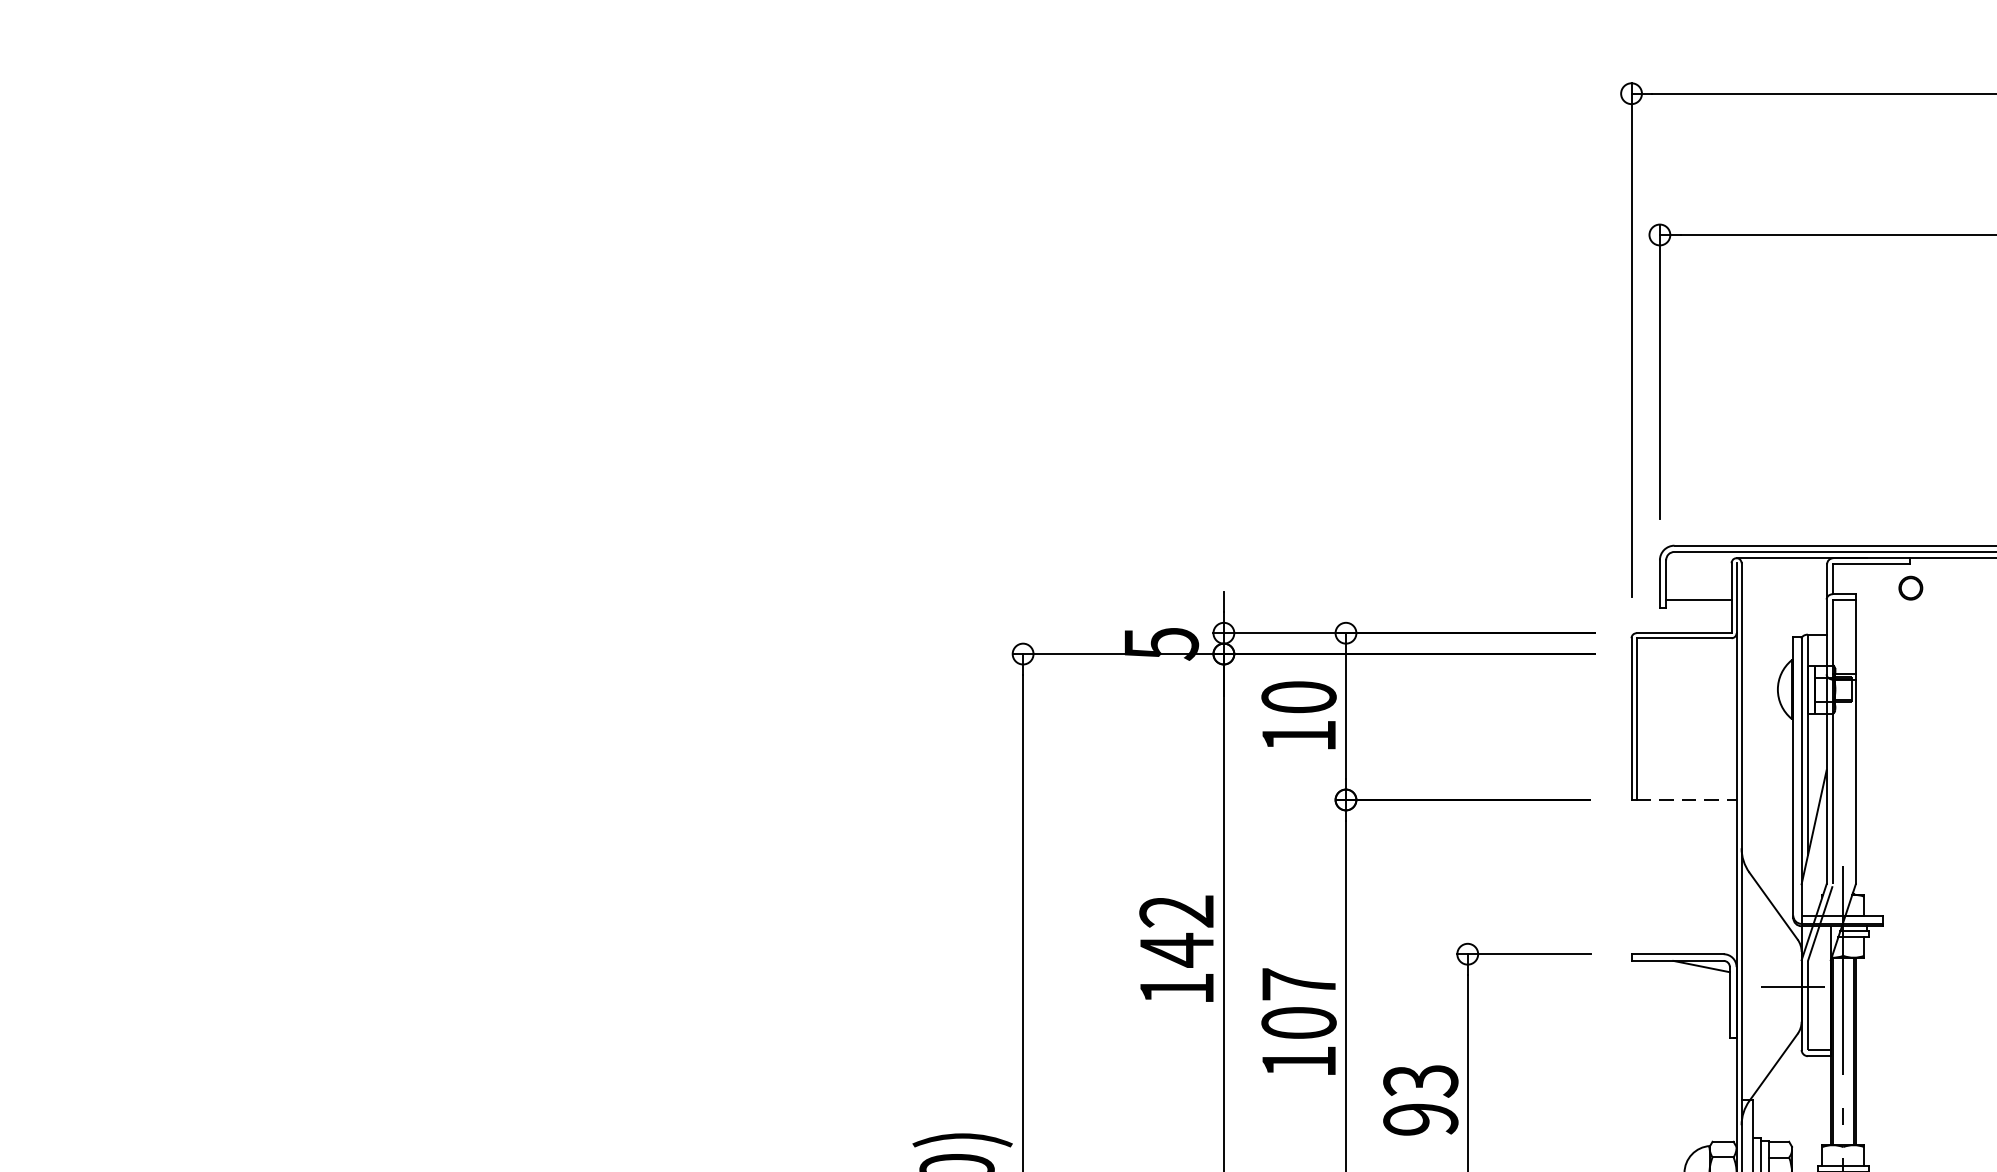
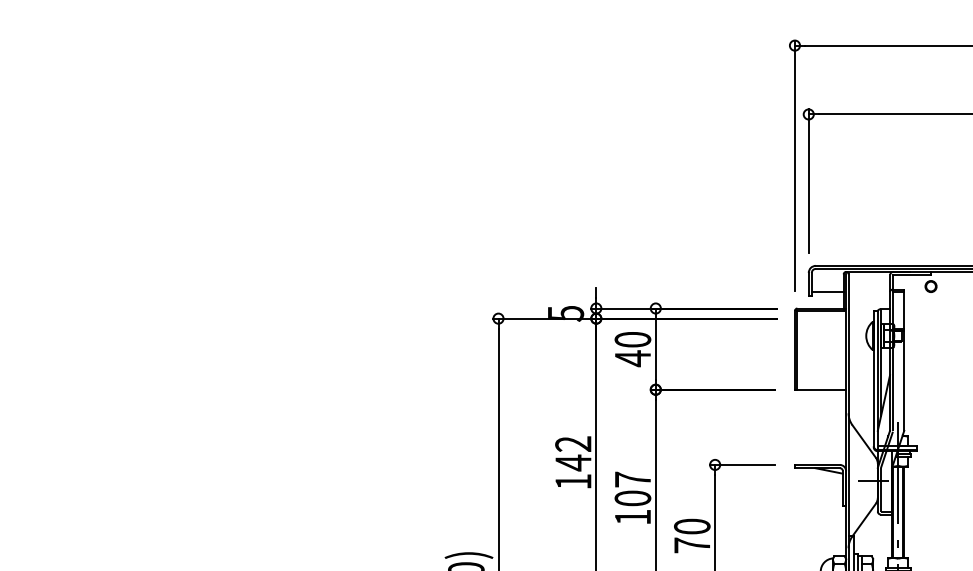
text: (1298, 735) -> (632, 358), 10 -> 40
line: (1688, 799) -> (822, 389), dashed -> solid
text: (1421, 1099) -> (692, 535), 93 -> 70

